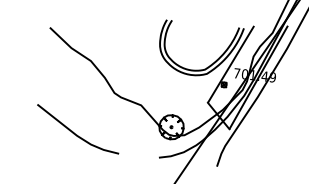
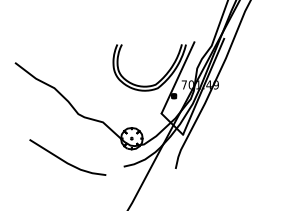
line: (76, 133) -> (66, 161), moved

